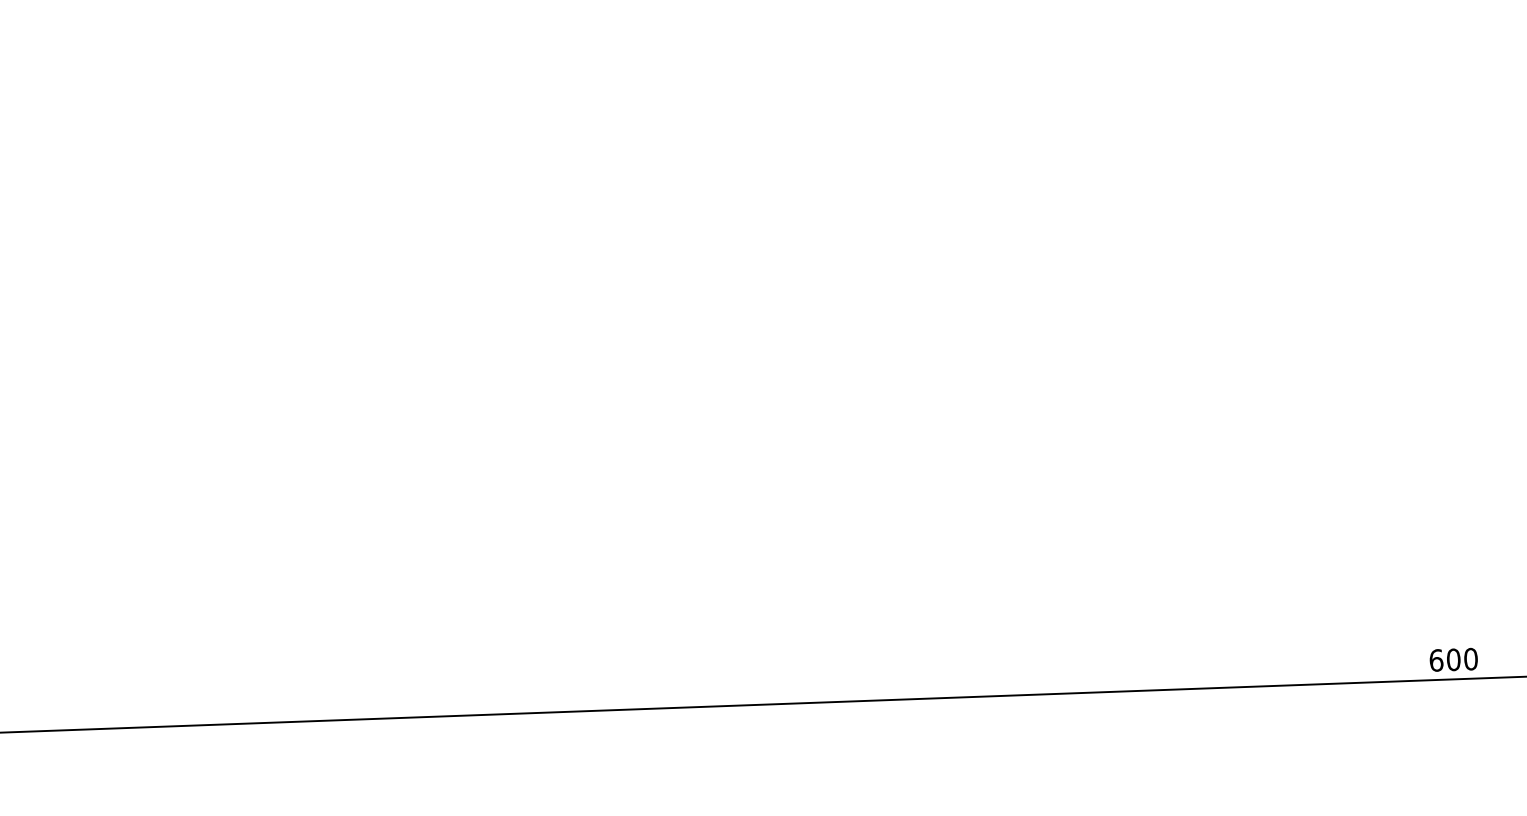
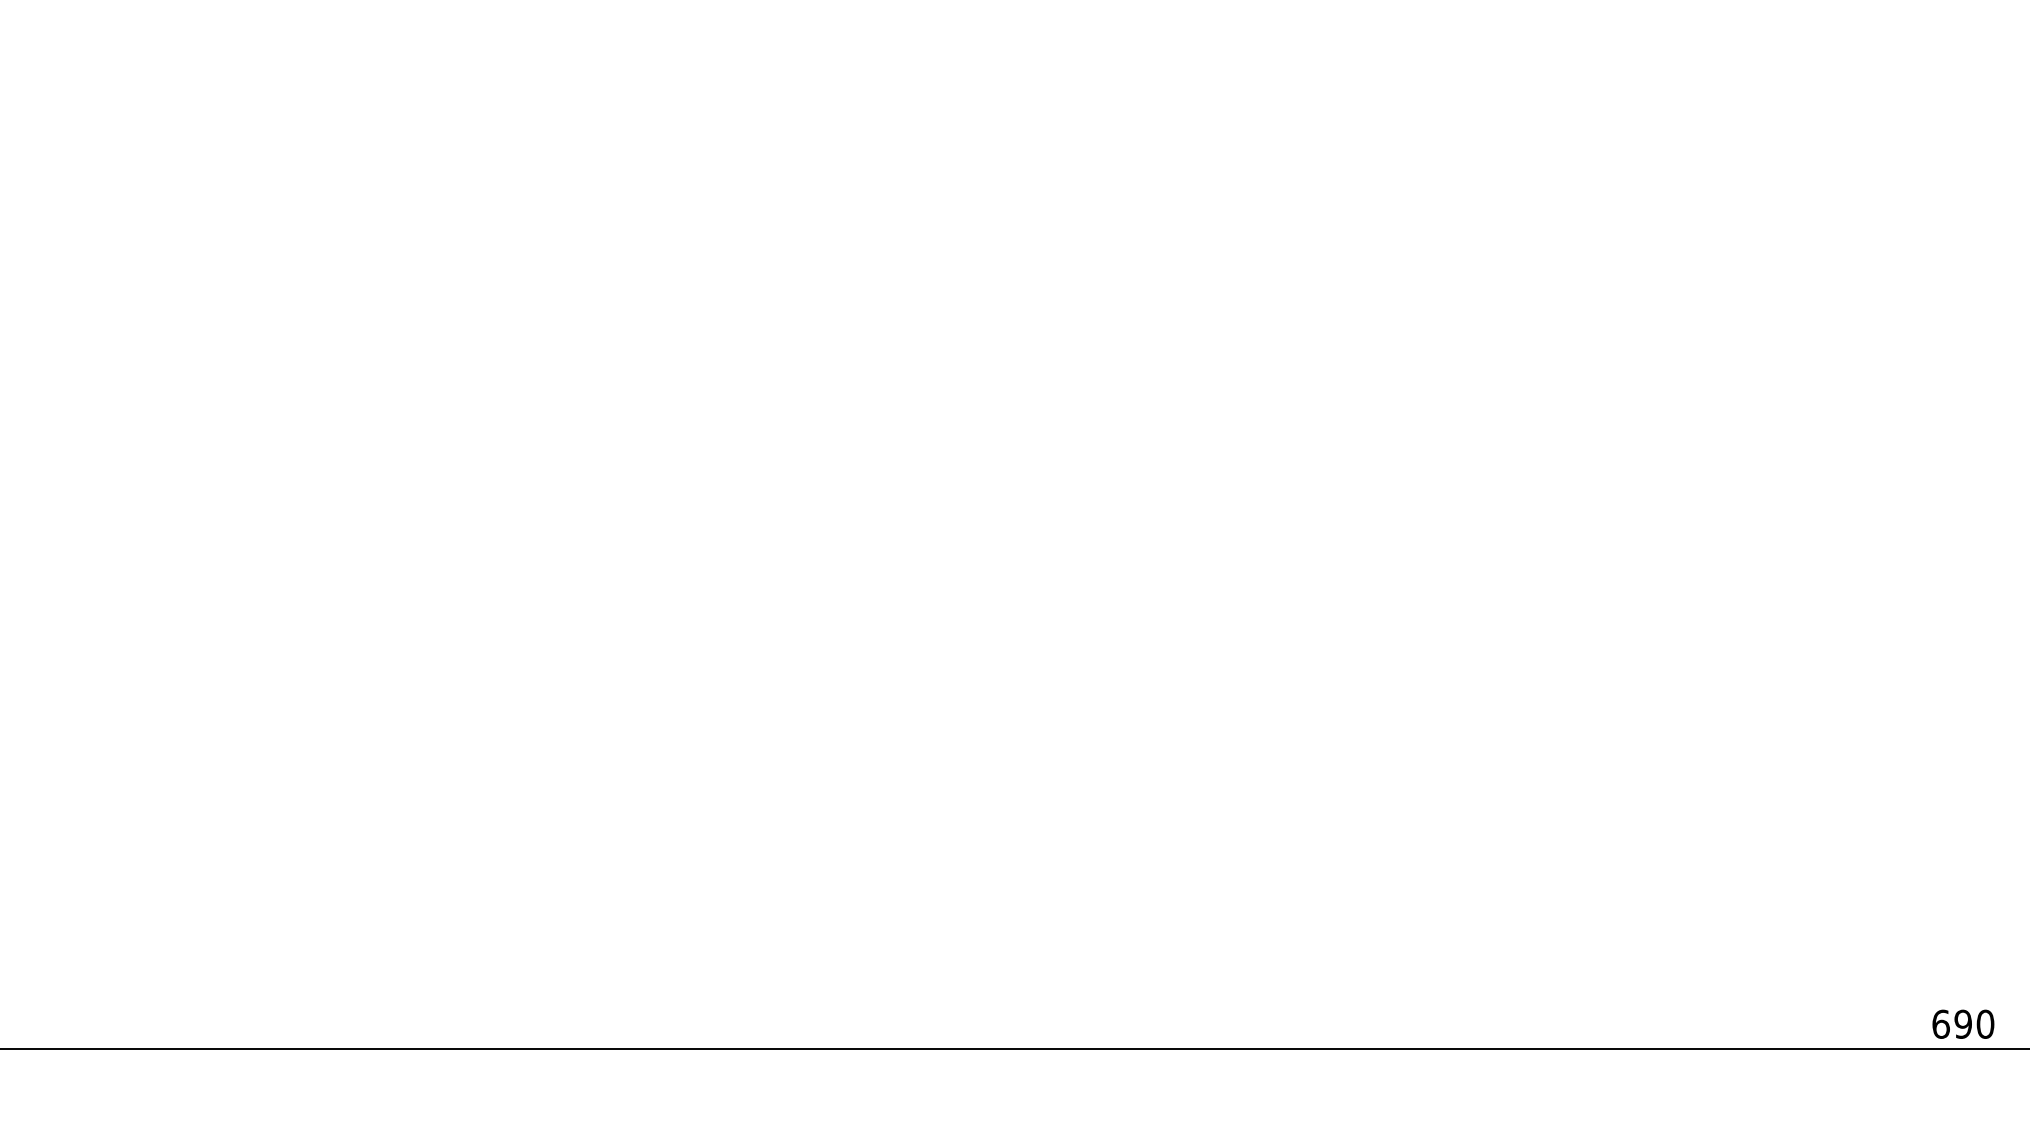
text: (1453, 659) -> (1963, 1023), 600 -> 690

